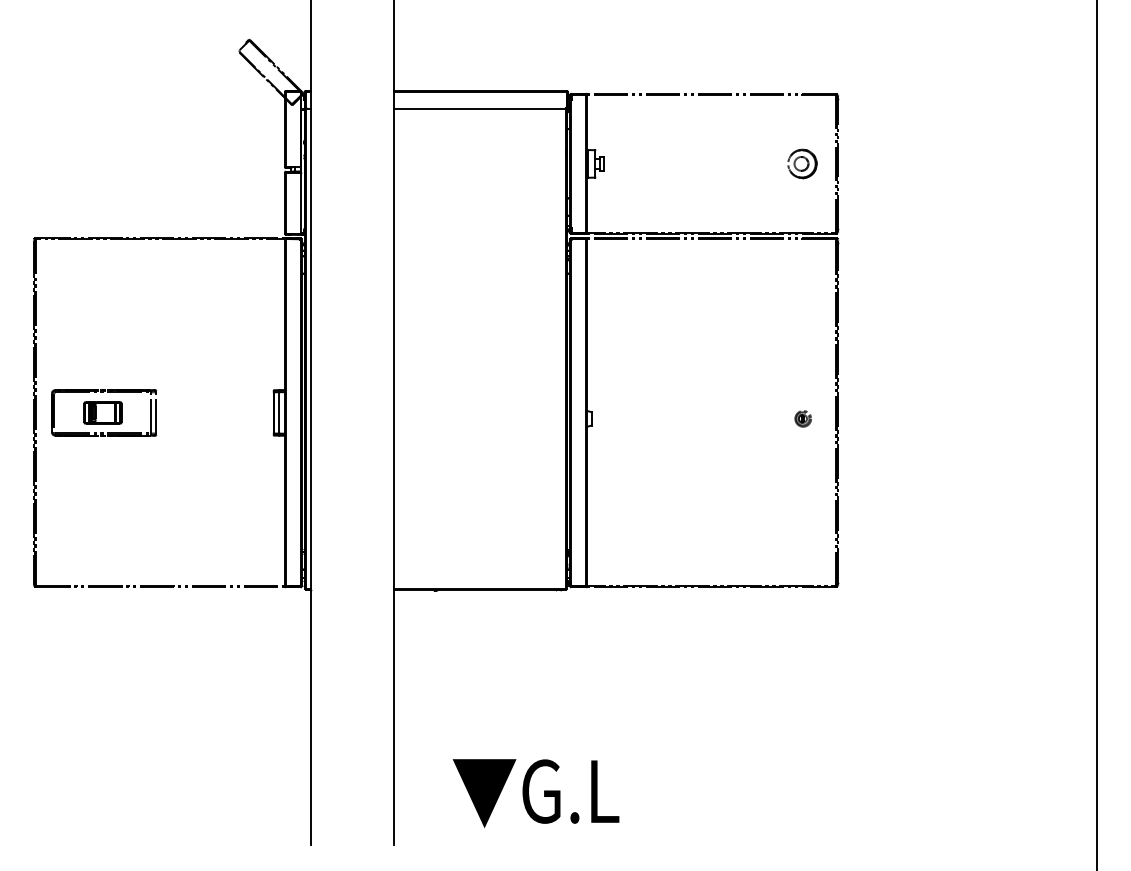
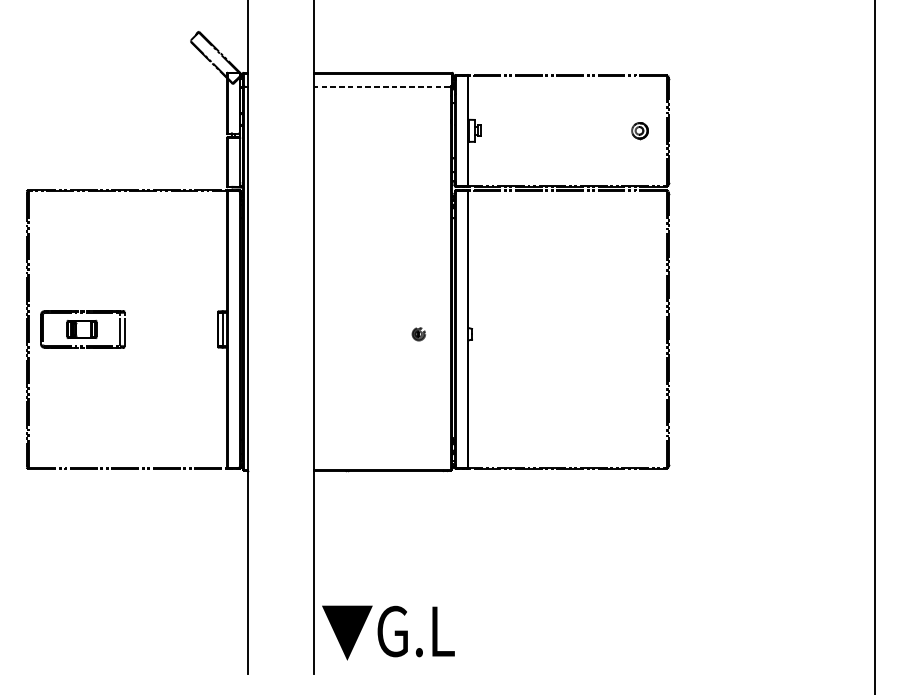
line: (478, 108) -> (381, 86), solid -> dashed
part: (802, 163) -> (640, 130), size x0.7
part: (802, 418) -> (418, 333), moved
text: (535, 793) -> (387, 633), moved

